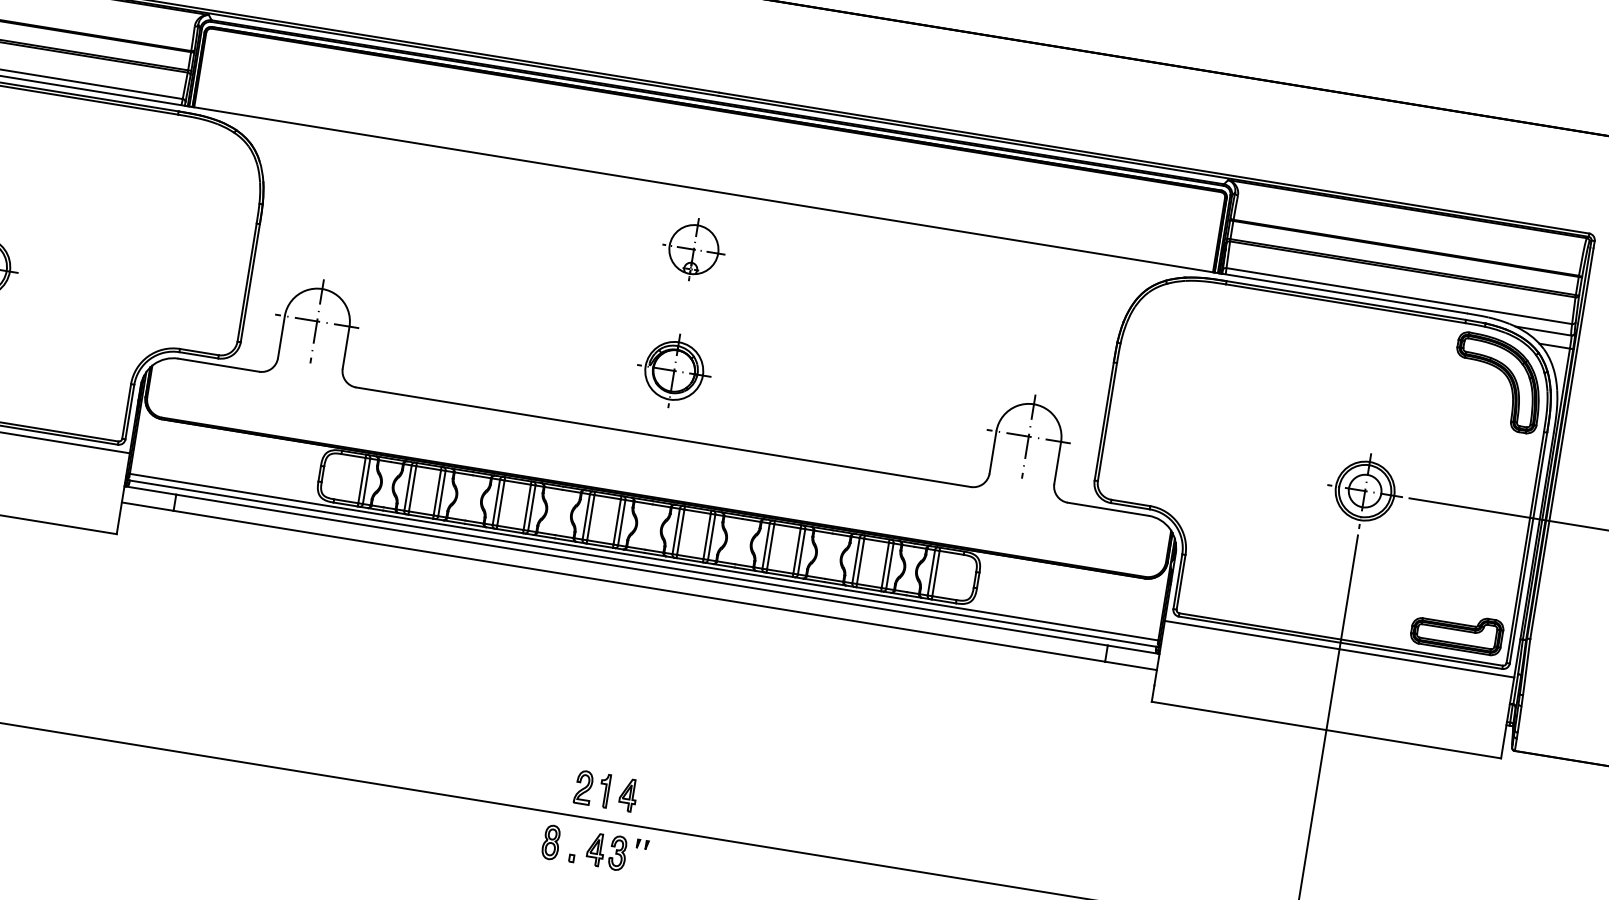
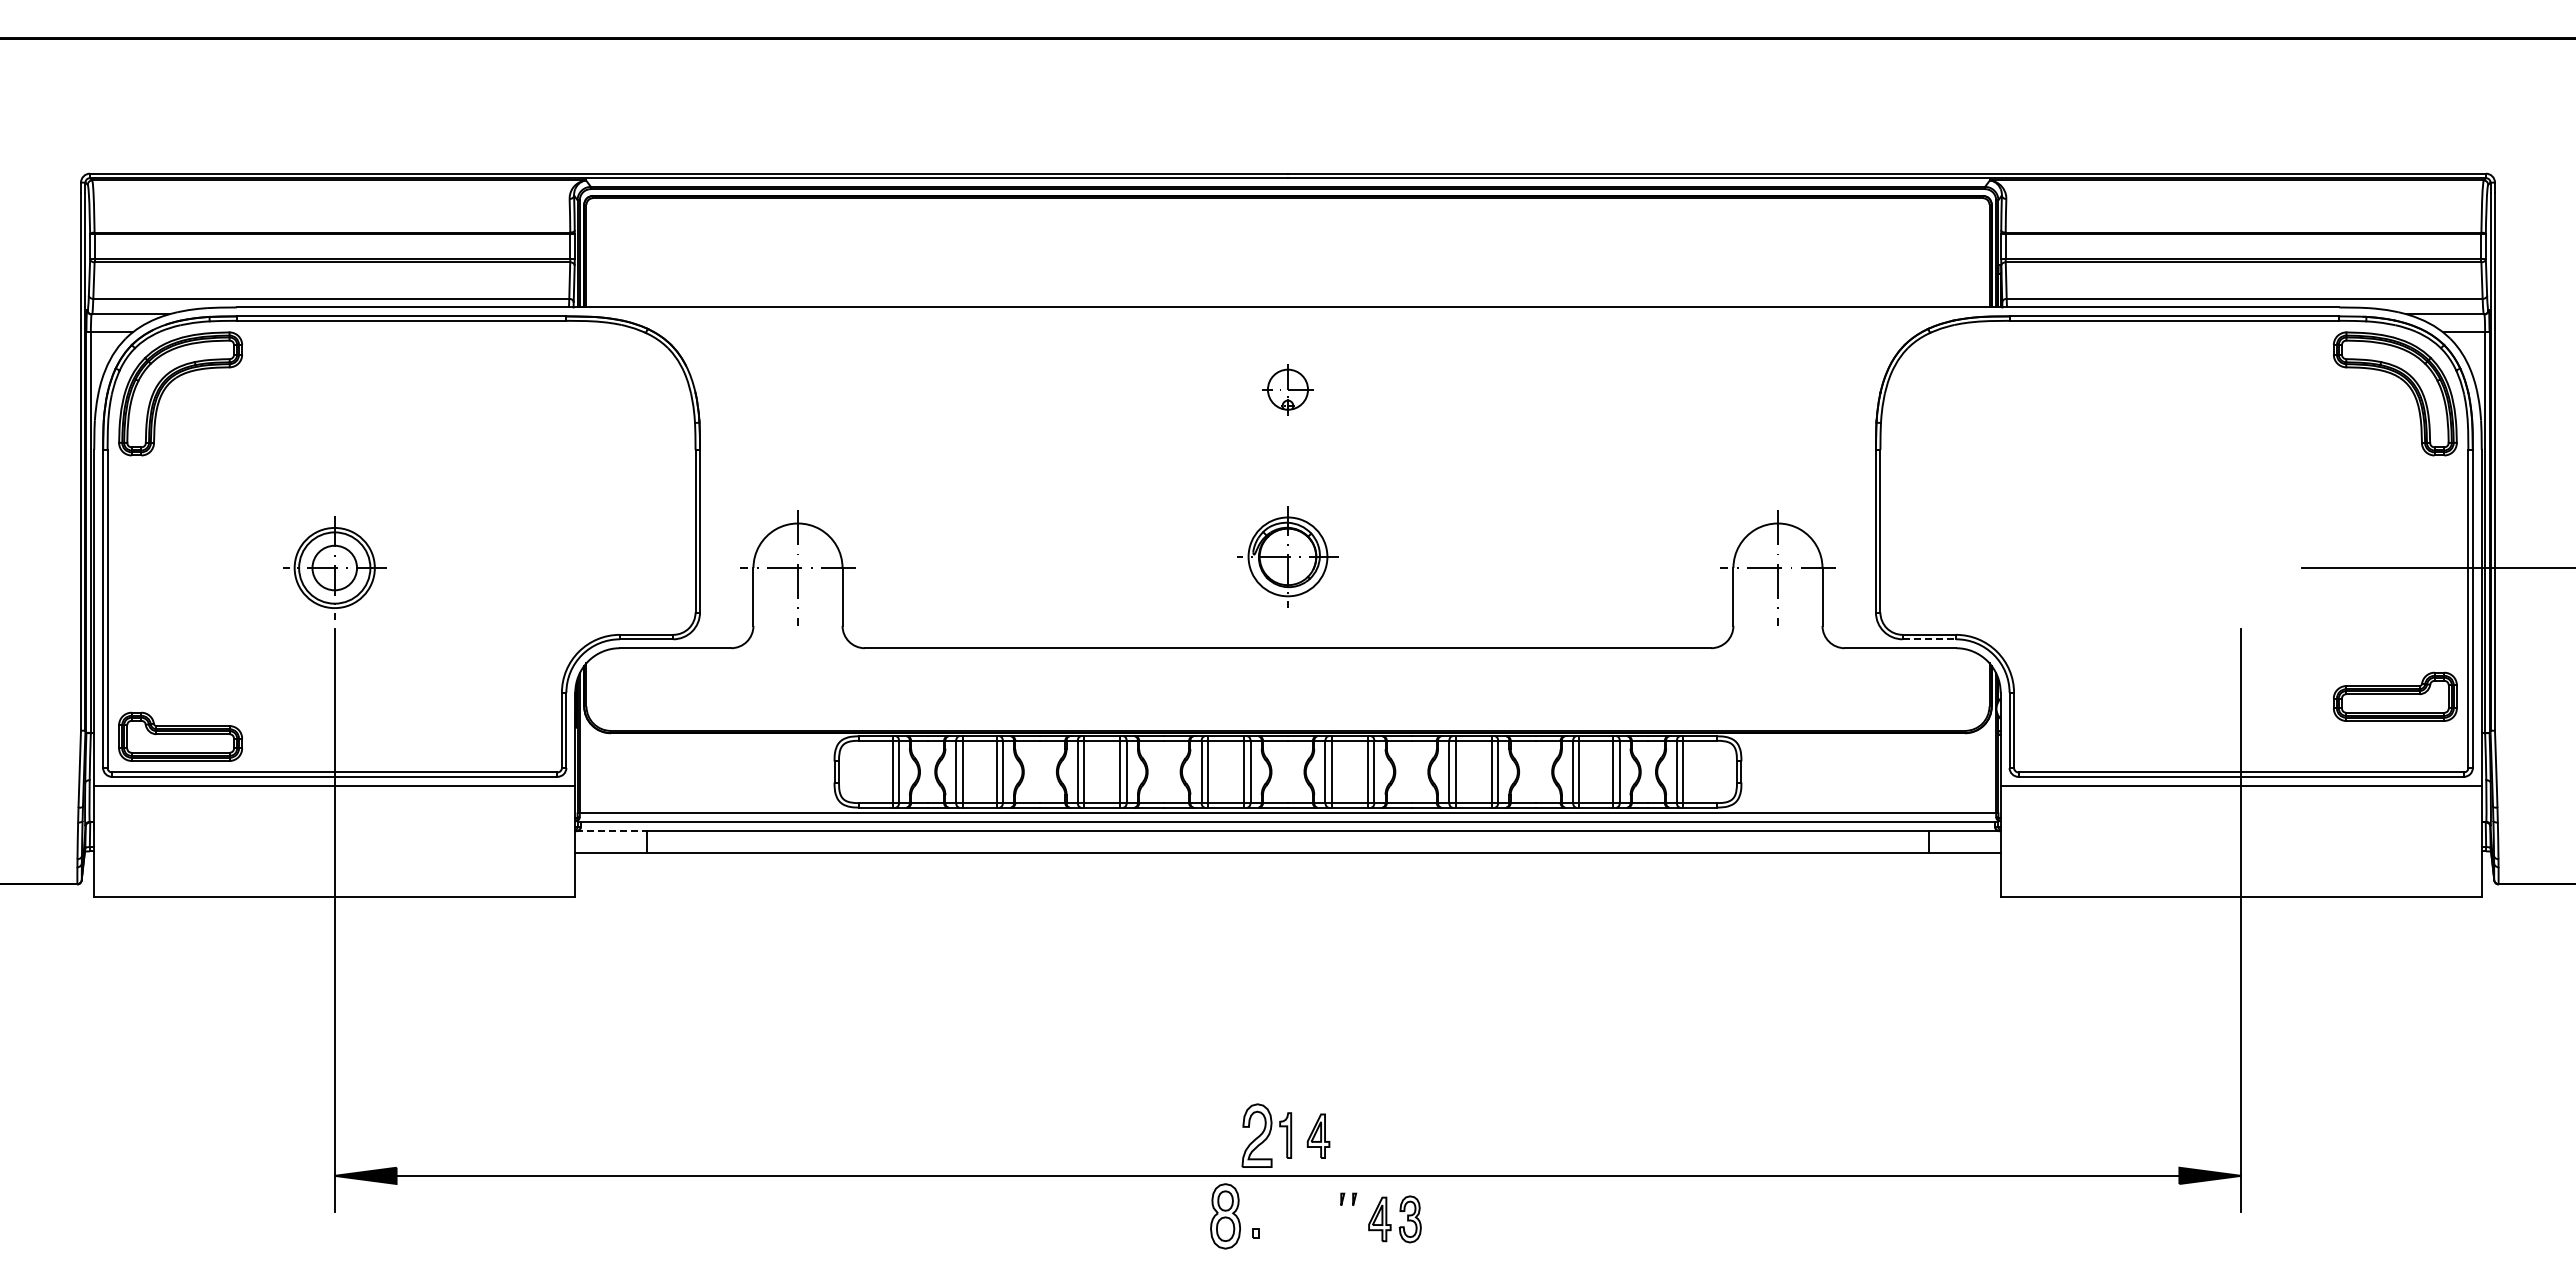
part: (693, 249) -> (1287, 389), size x0.6
line: (150, 490) -> (611, 831), solid -> dashed
part: (1364, 490) -> (2240, 567), removed
line: (1130, 506) -> (1929, 639), solid -> dashed
part: (1457, 631) -> (2395, 696), moved
part: (583, 787) -> (1256, 1135), size x1.4
part: (551, 842) -> (1225, 1216), size x1.4
part: (606, 851) -> (1394, 1219), moved

